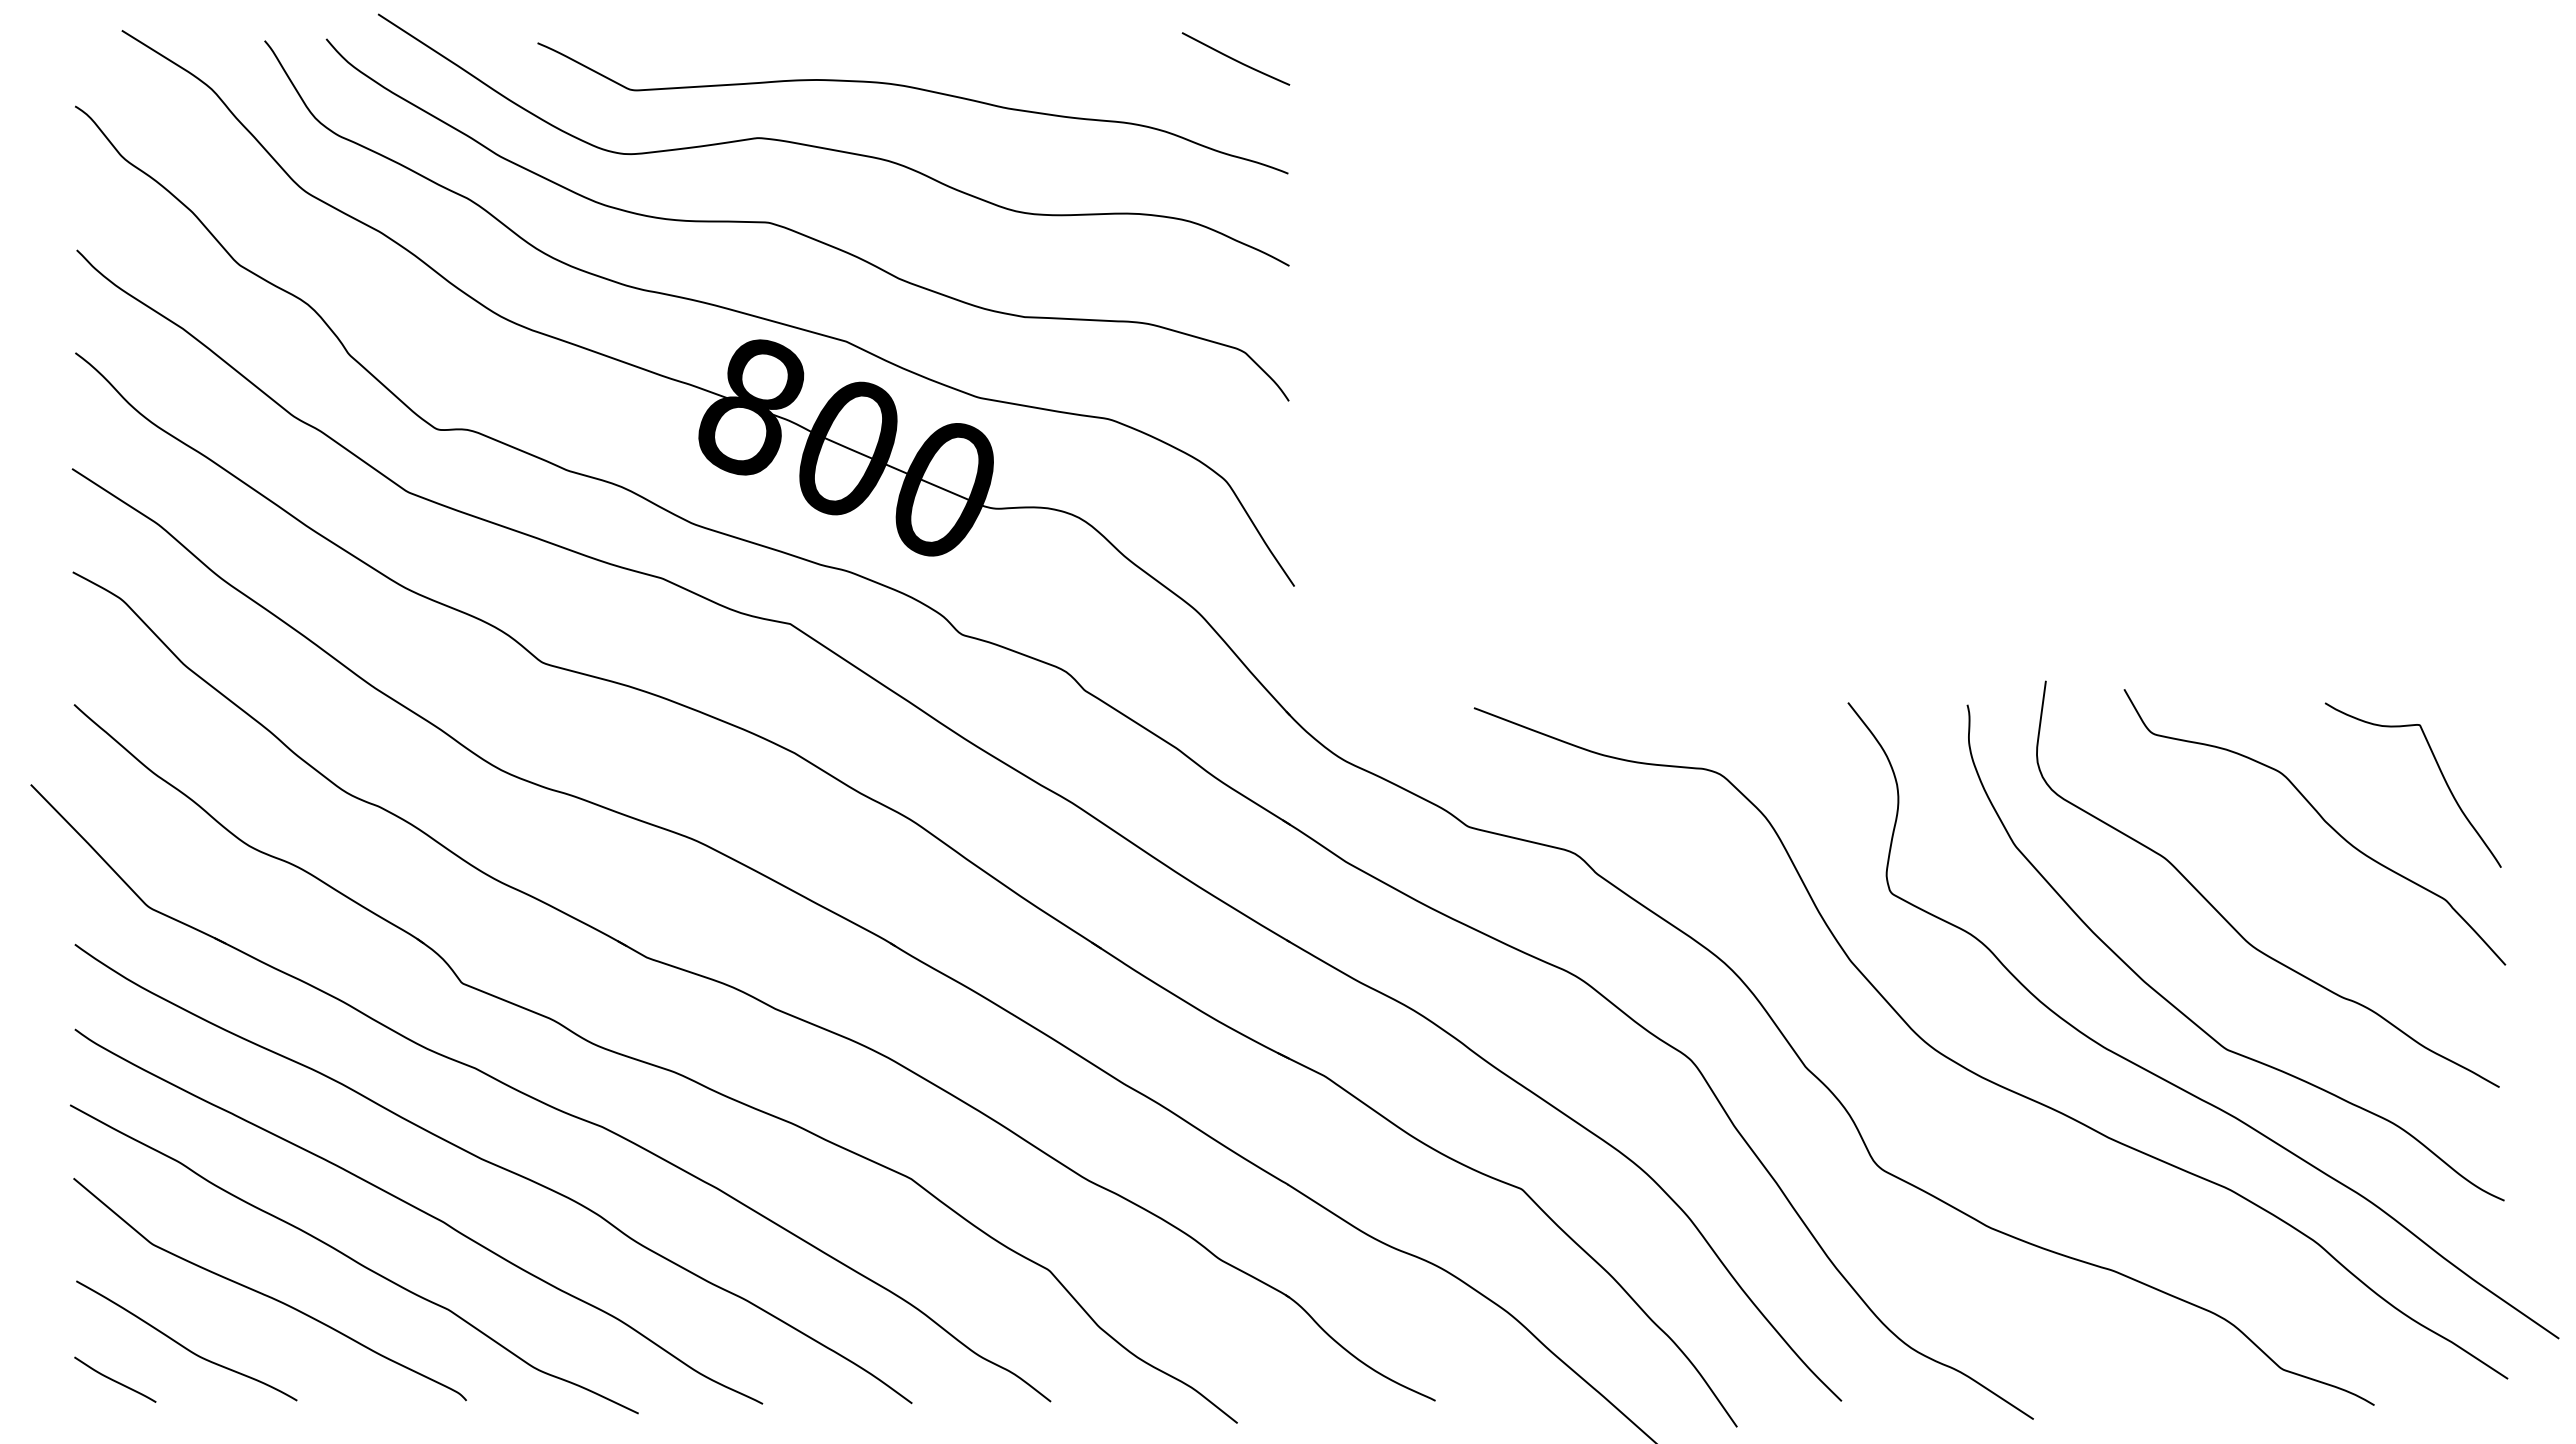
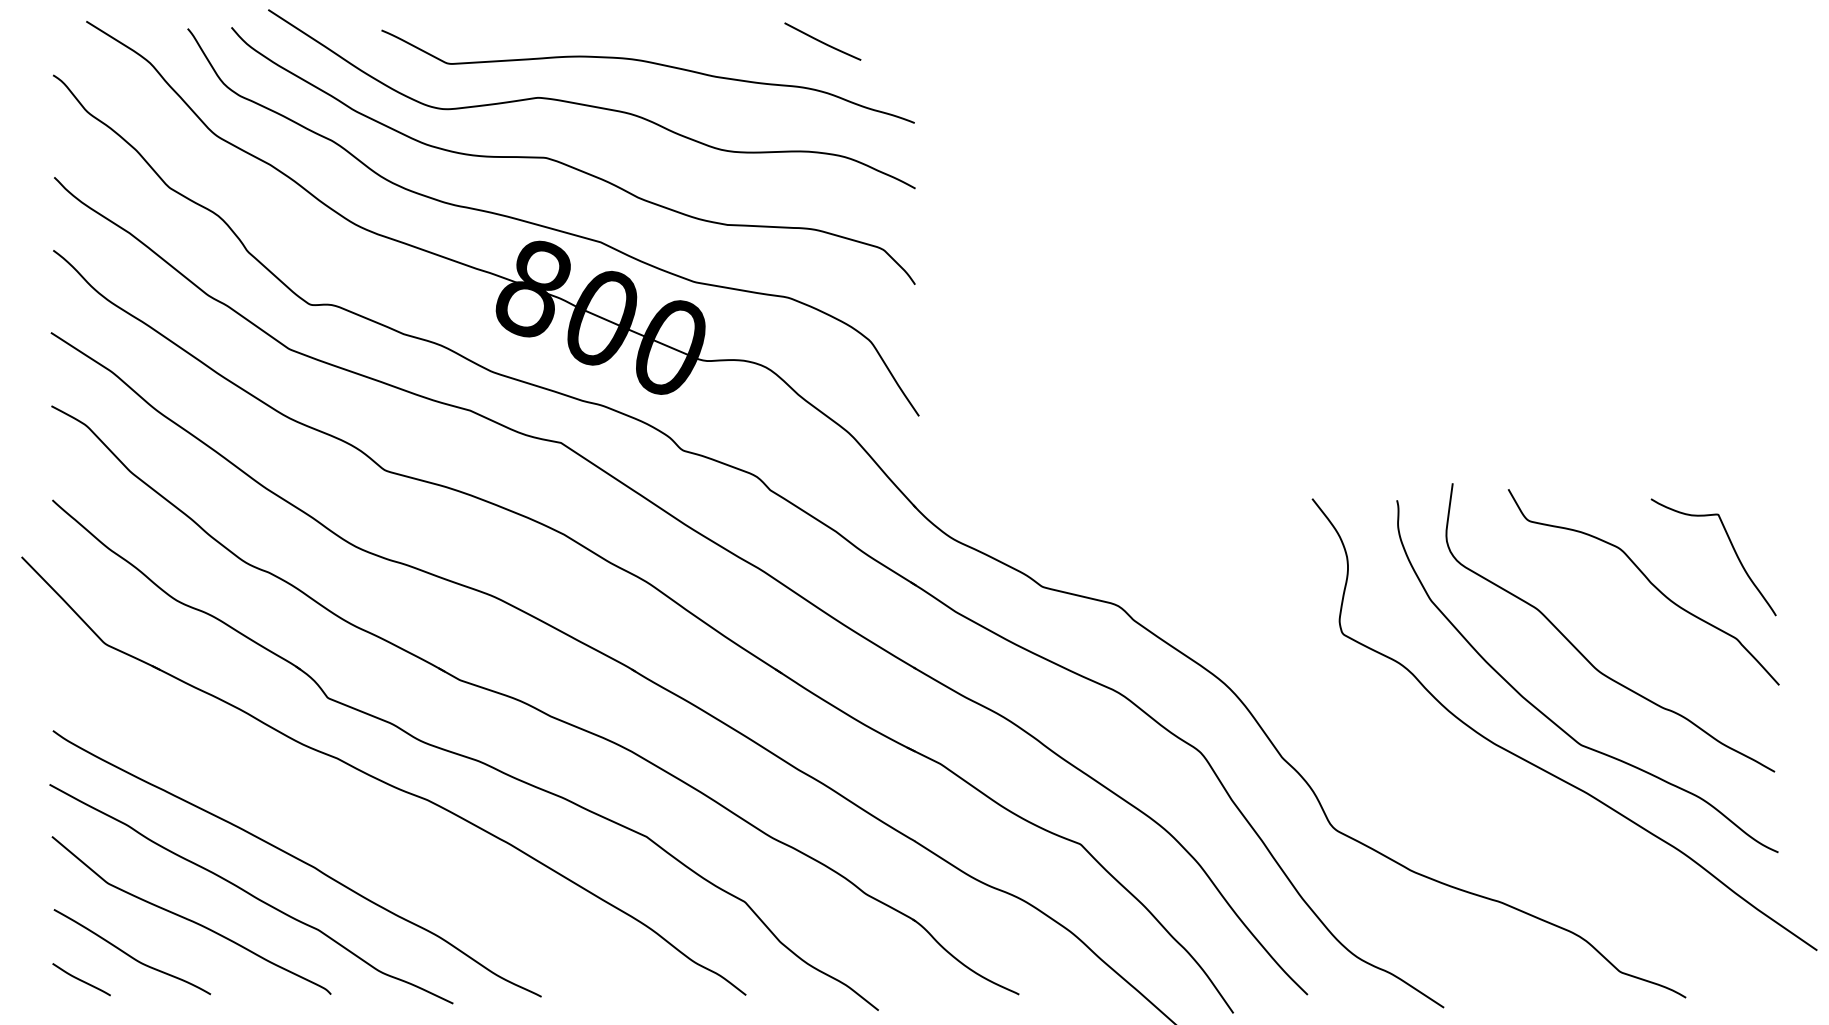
curve: (1234, 58) -> (821, 41), moved
curve: (1975, 1072) -> (1402, 761), removed
curve: (496, 1166) -> (352, 828), removed

